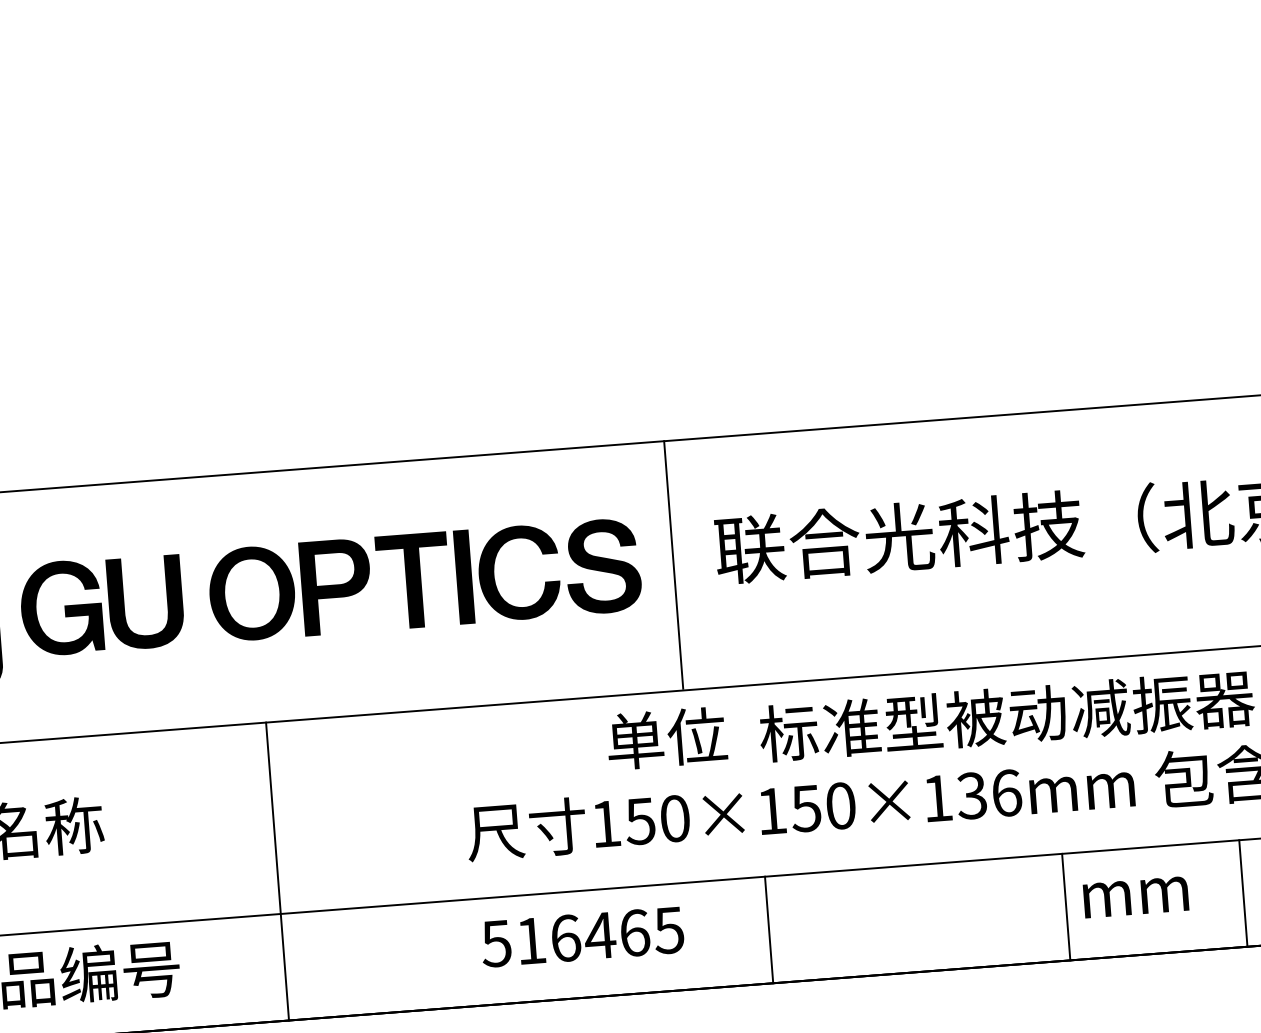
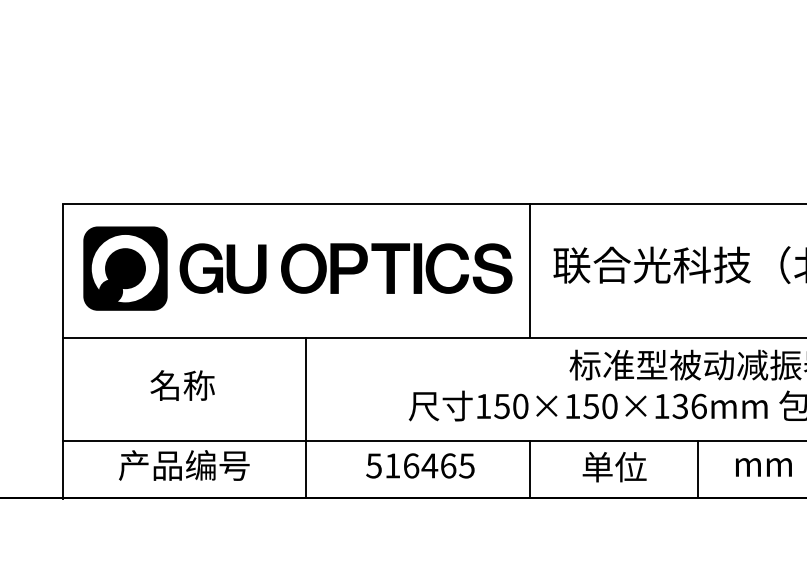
text: (666, 739) -> (614, 467), moved
line: (1066, 906) -> (698, 469), moved
line: (769, 929) -> (530, 469), moved
text: (582, 936) -> (420, 465), moved

